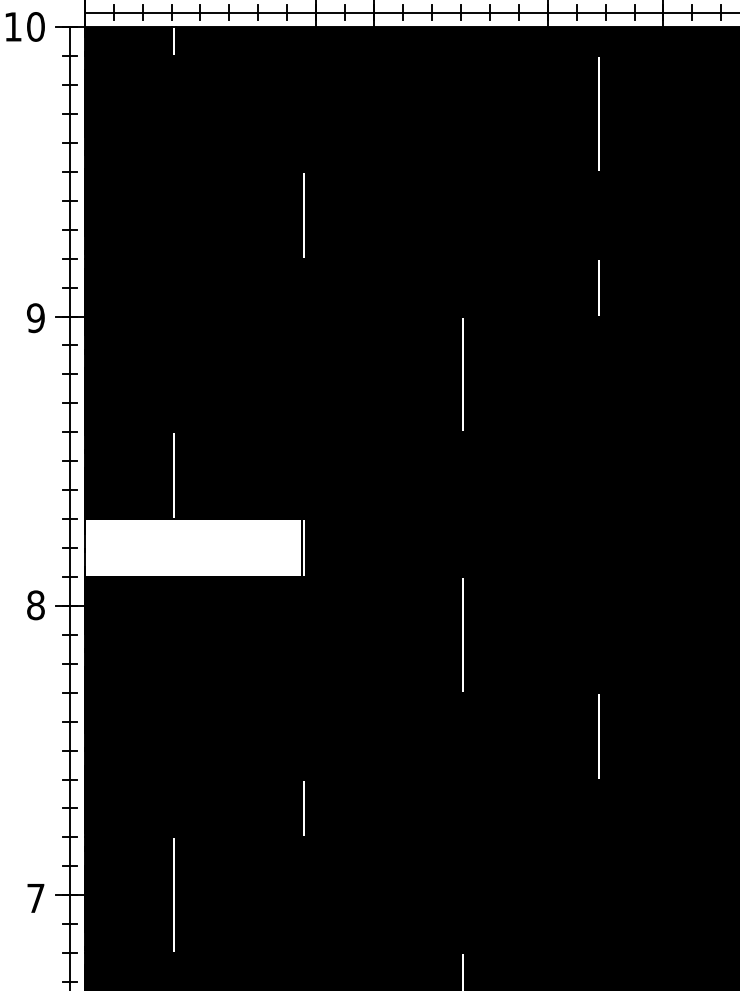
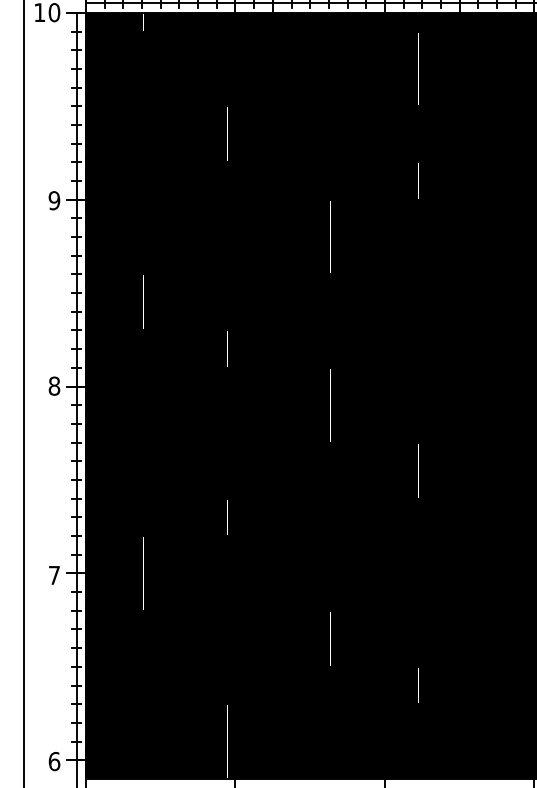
fill: (192, 546) -> (155, 348), added

